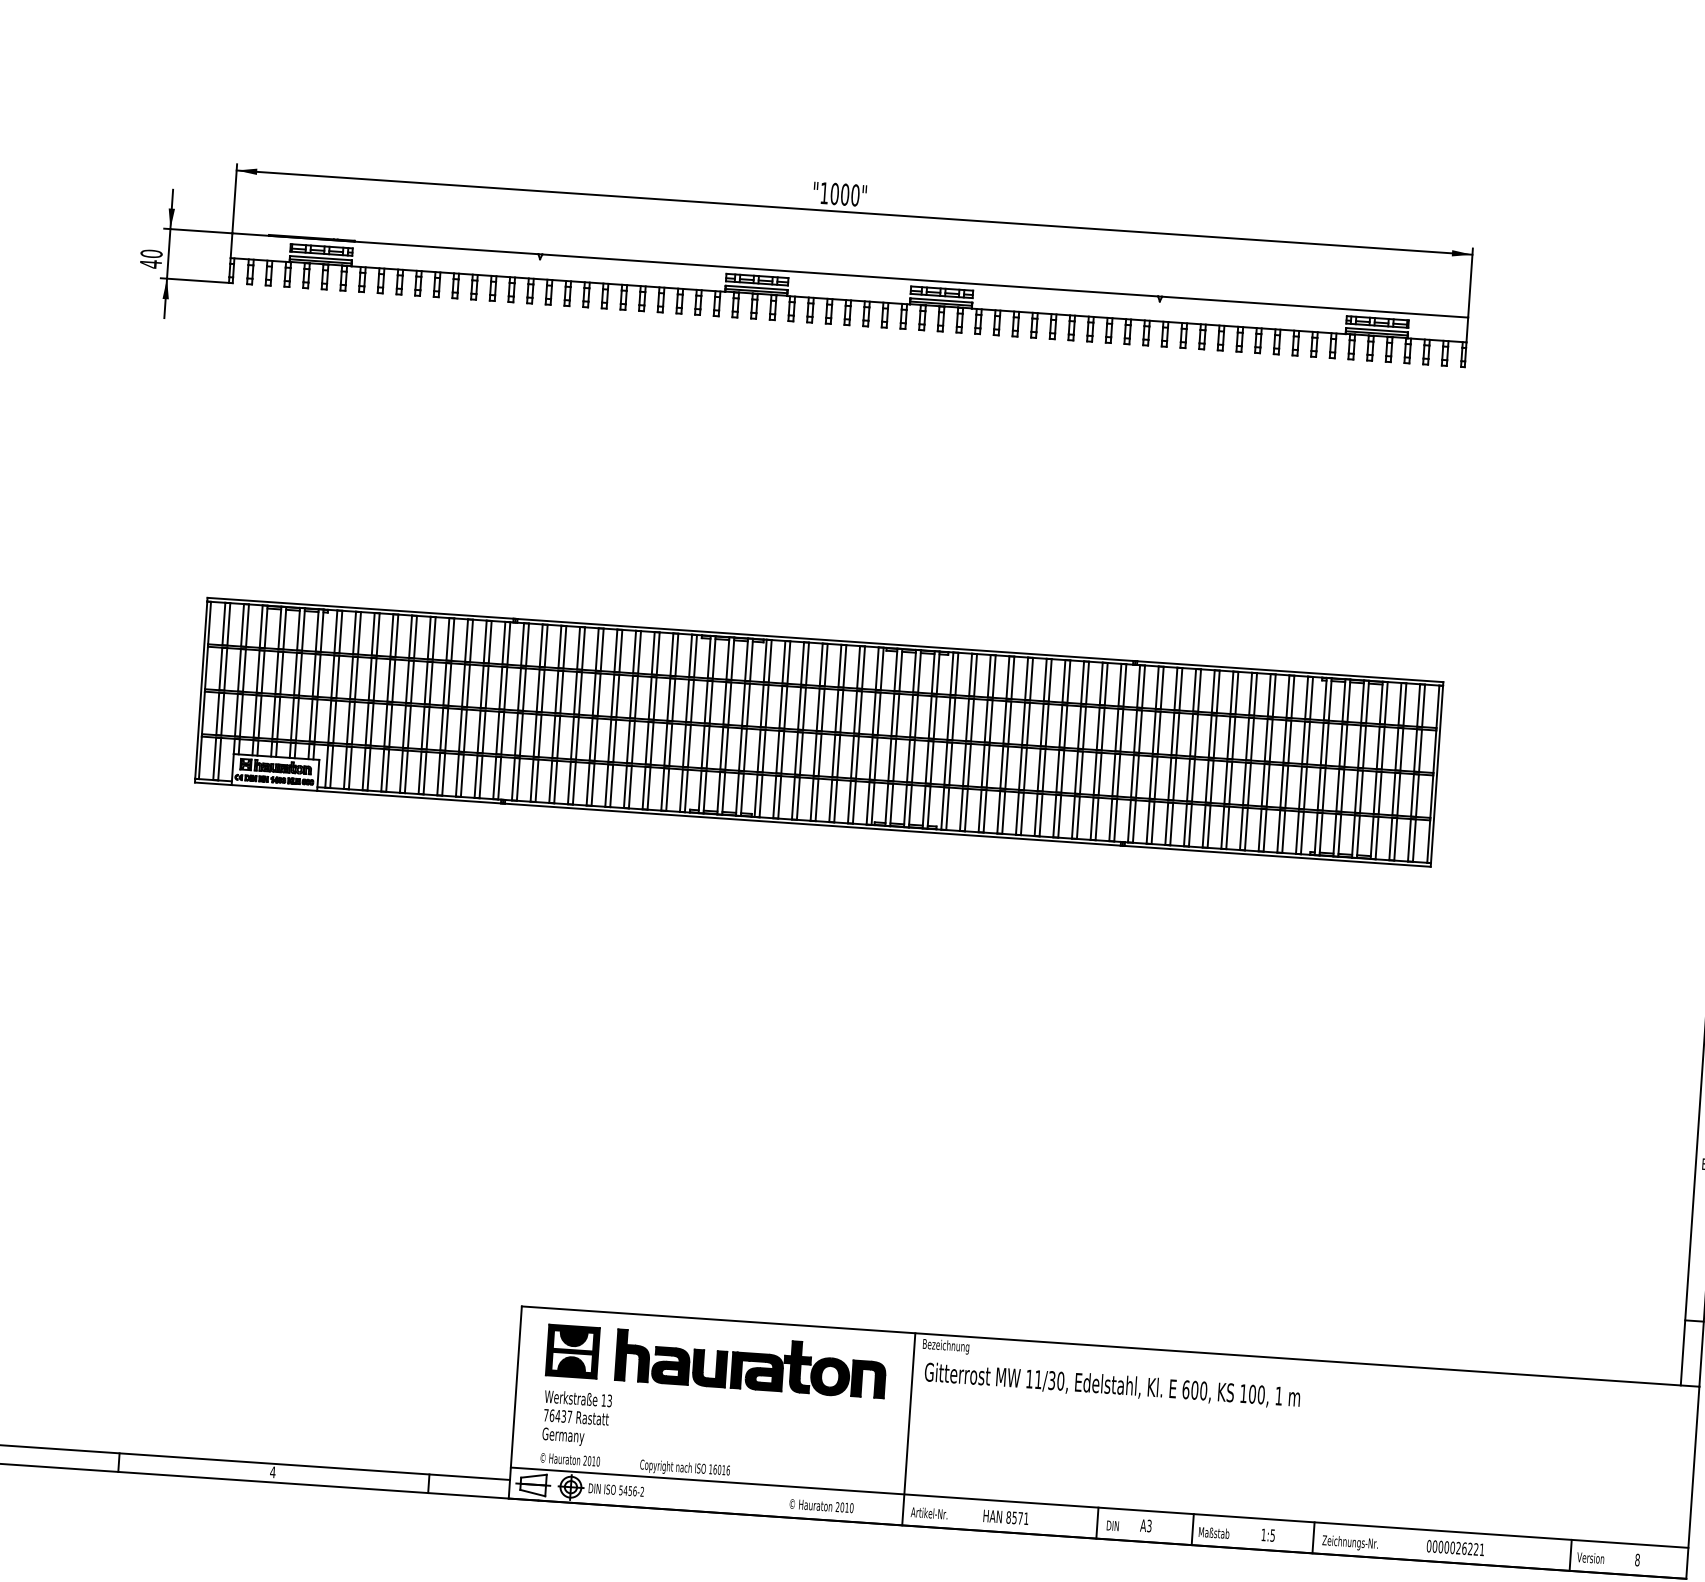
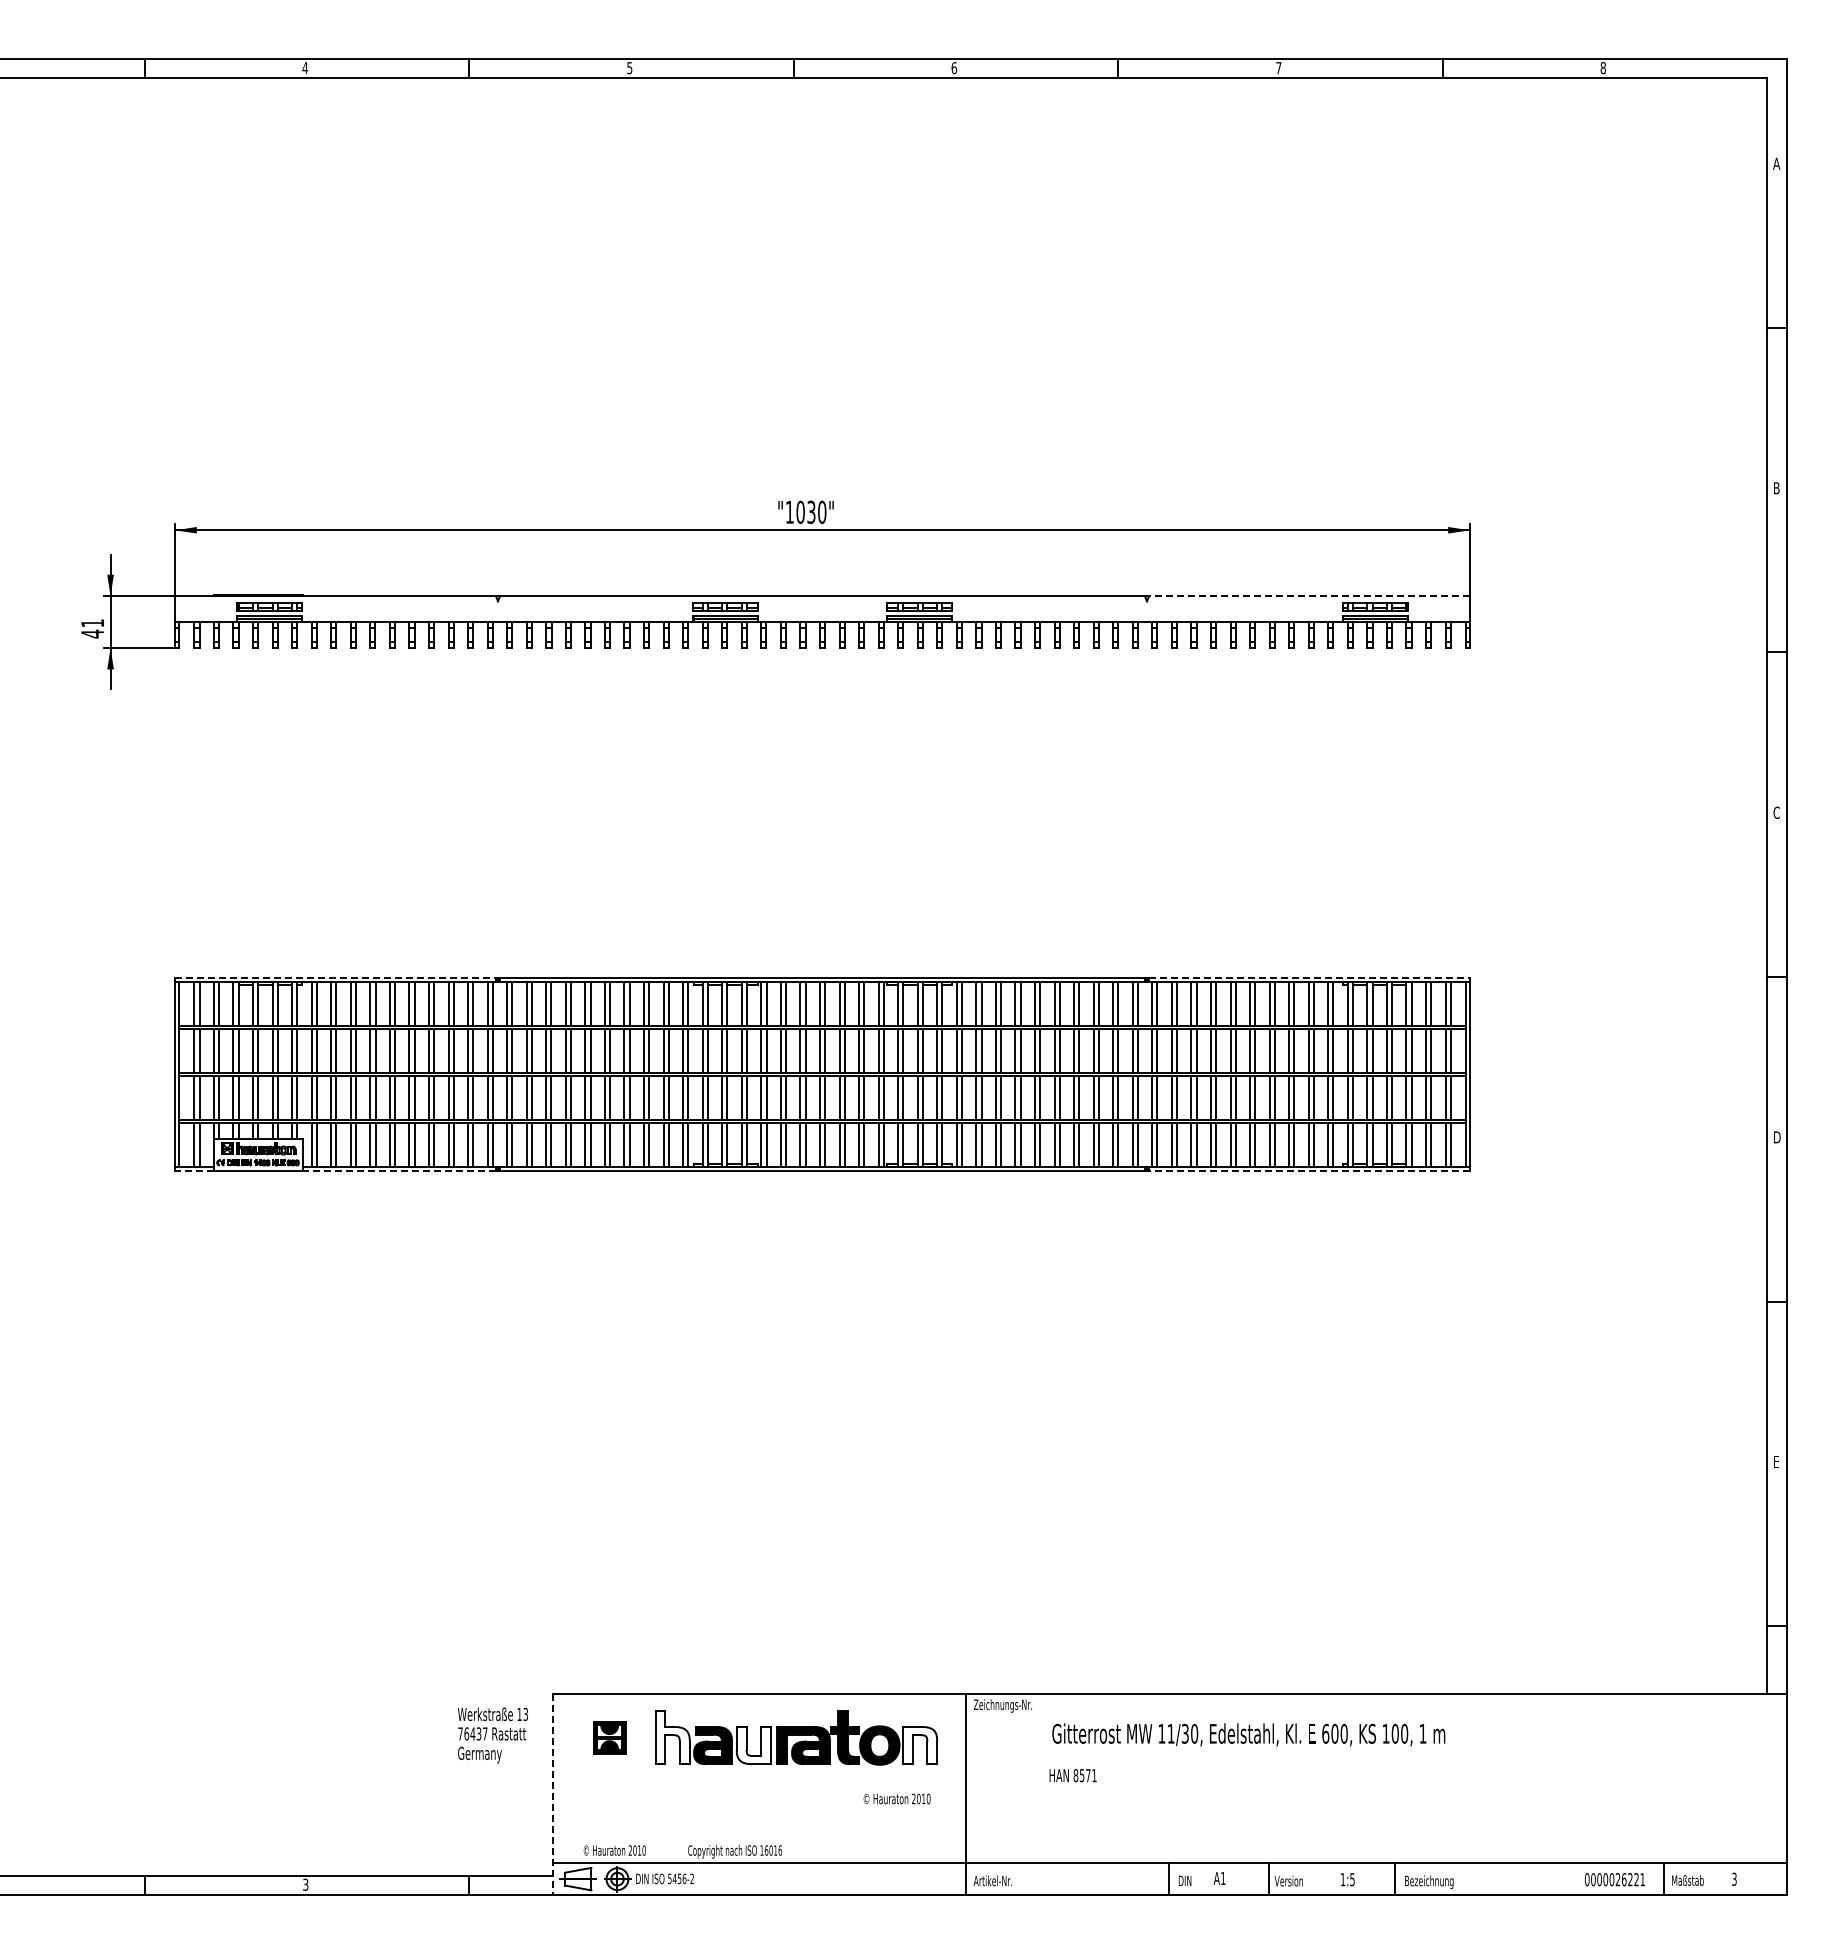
text: (845, 194) -> (811, 512), "1000" -> "1030"
text: (151, 254) -> (92, 623), 40 -> 41
line: (1314, 307) -> (1308, 596), solid -> dashed
line: (361, 607) -> (336, 977), solid -> dashed
line: (1290, 671) -> (1309, 977), solid -> dashed
line: (213, 783) -> (194, 1171), solid -> dashed
line: (408, 797) -> (399, 1171), solid -> dashed
line: (1276, 856) -> (1308, 1171), solid -> dashed
text: (950, 1346) -> (1003, 1705), Bezeichnung -> Zeichnungs-Nr.
part: (572, 1351) -> (609, 1737), size x0.6
fill: (632, 1355) -> (672, 1737), removed
fill: (709, 1368) -> (753, 1745), removed
fill: (869, 1379) -> (920, 1745), removed
text: (1112, 1385) -> (1248, 1734), moved
line: (515, 1402) -> (553, 1794), solid -> dashed
text: (576, 1418) -> (492, 1735), moved
text: (272, 1472) -> (305, 1884), 4 -> 3
text: (821, 1505) -> (896, 1798), moved
text: (1005, 1517) -> (1072, 1775), moved
text: (1149, 1526) -> (1223, 1878), A3 -> A1
text: (1213, 1532) -> (1290, 1880), Maßstab -> Version
text: (1349, 1543) -> (1433, 1882), Zeichnungs-Nr. -> Bezeichnung
text: (1455, 1547) -> (1614, 1879), moved
text: (1592, 1558) -> (1687, 1880), Version -> Maßstab
text: (1637, 1559) -> (1734, 1878), 8 -> 3

